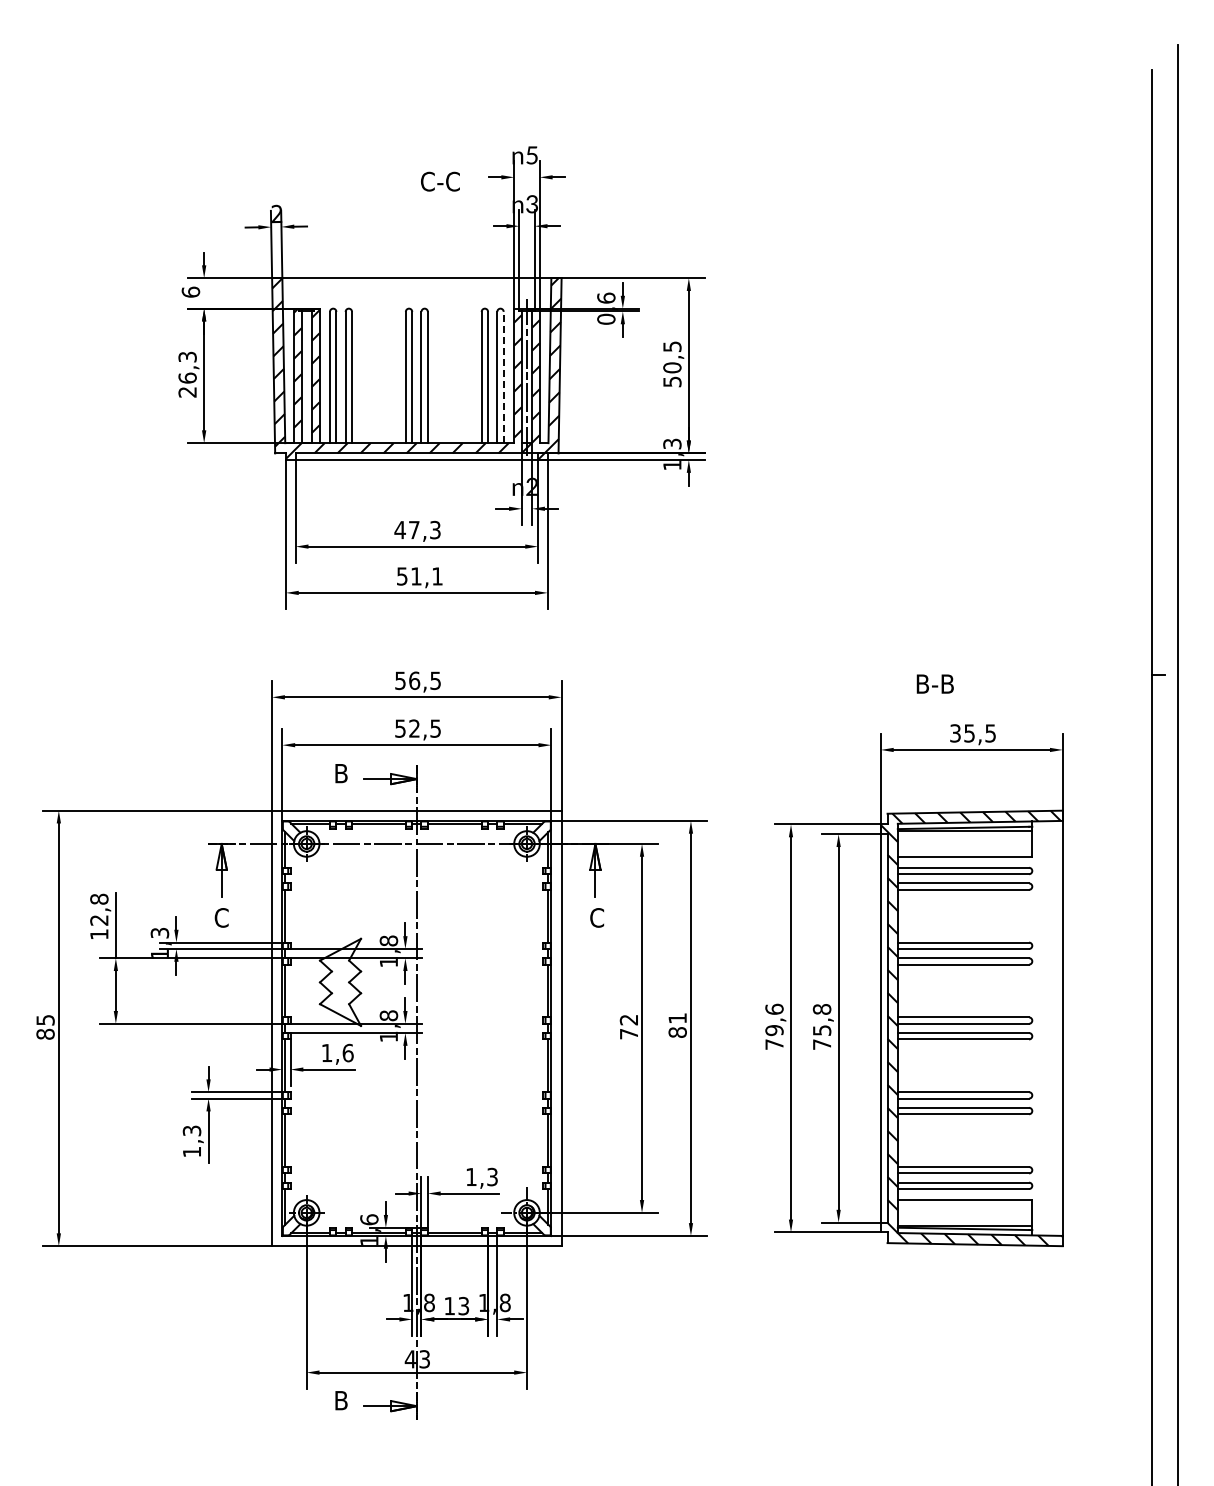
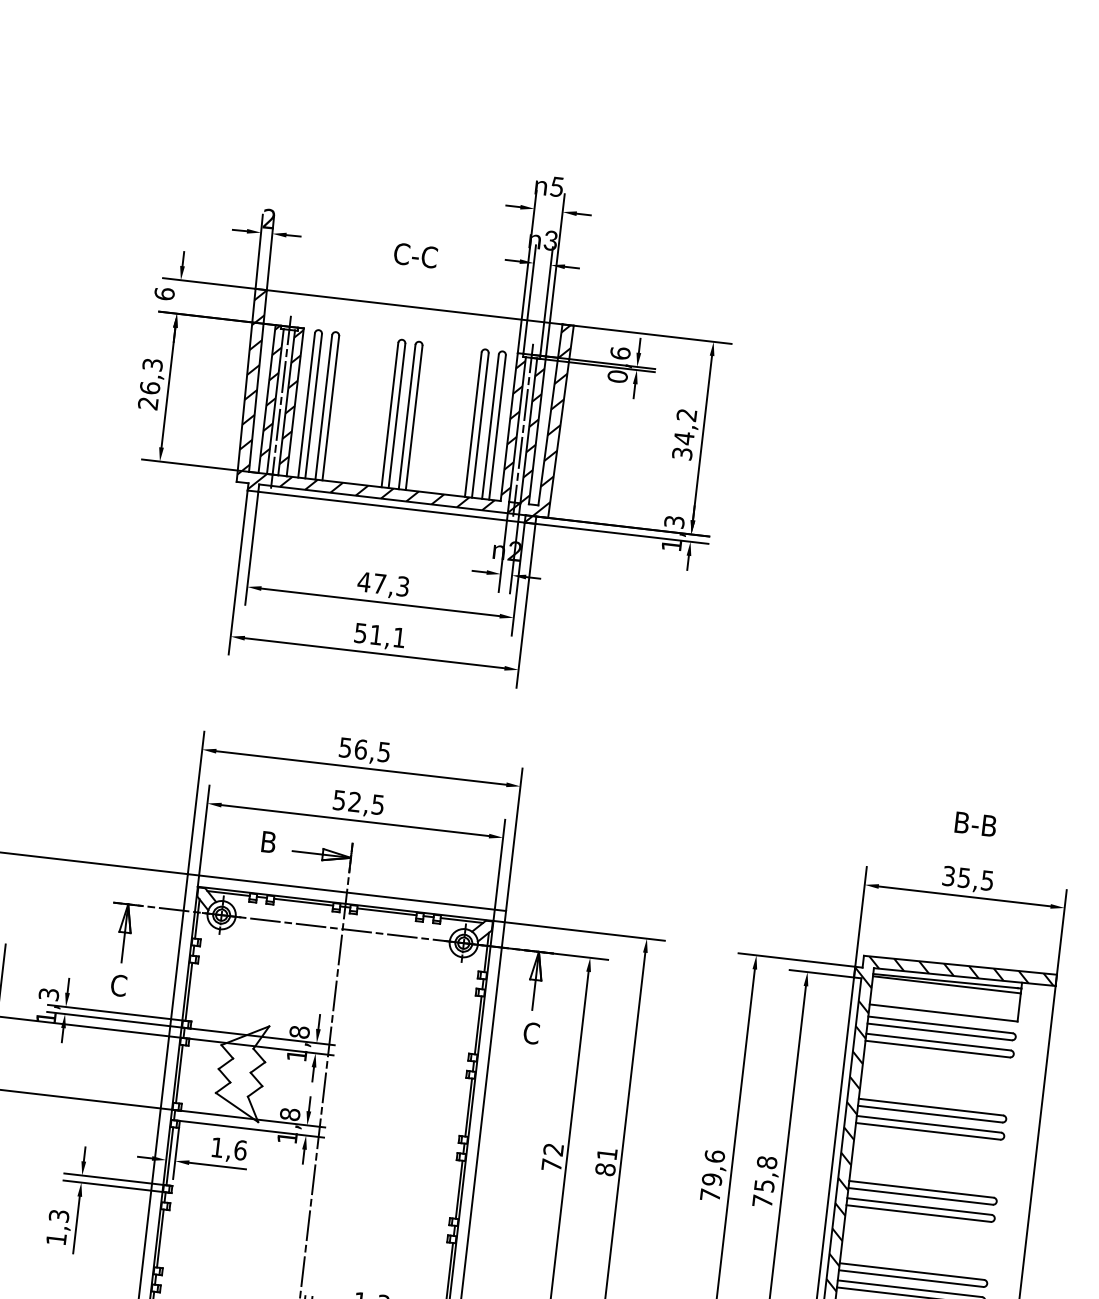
text: (440, 181) -> (415, 255), moved
text: (672, 363) -> (684, 433), 50,5 -> 34,2
line: (306, 376) -> (280, 401), added
line: (503, 377) -> (497, 427), dashed -> solid
text: (934, 683) -> (974, 823), moved

